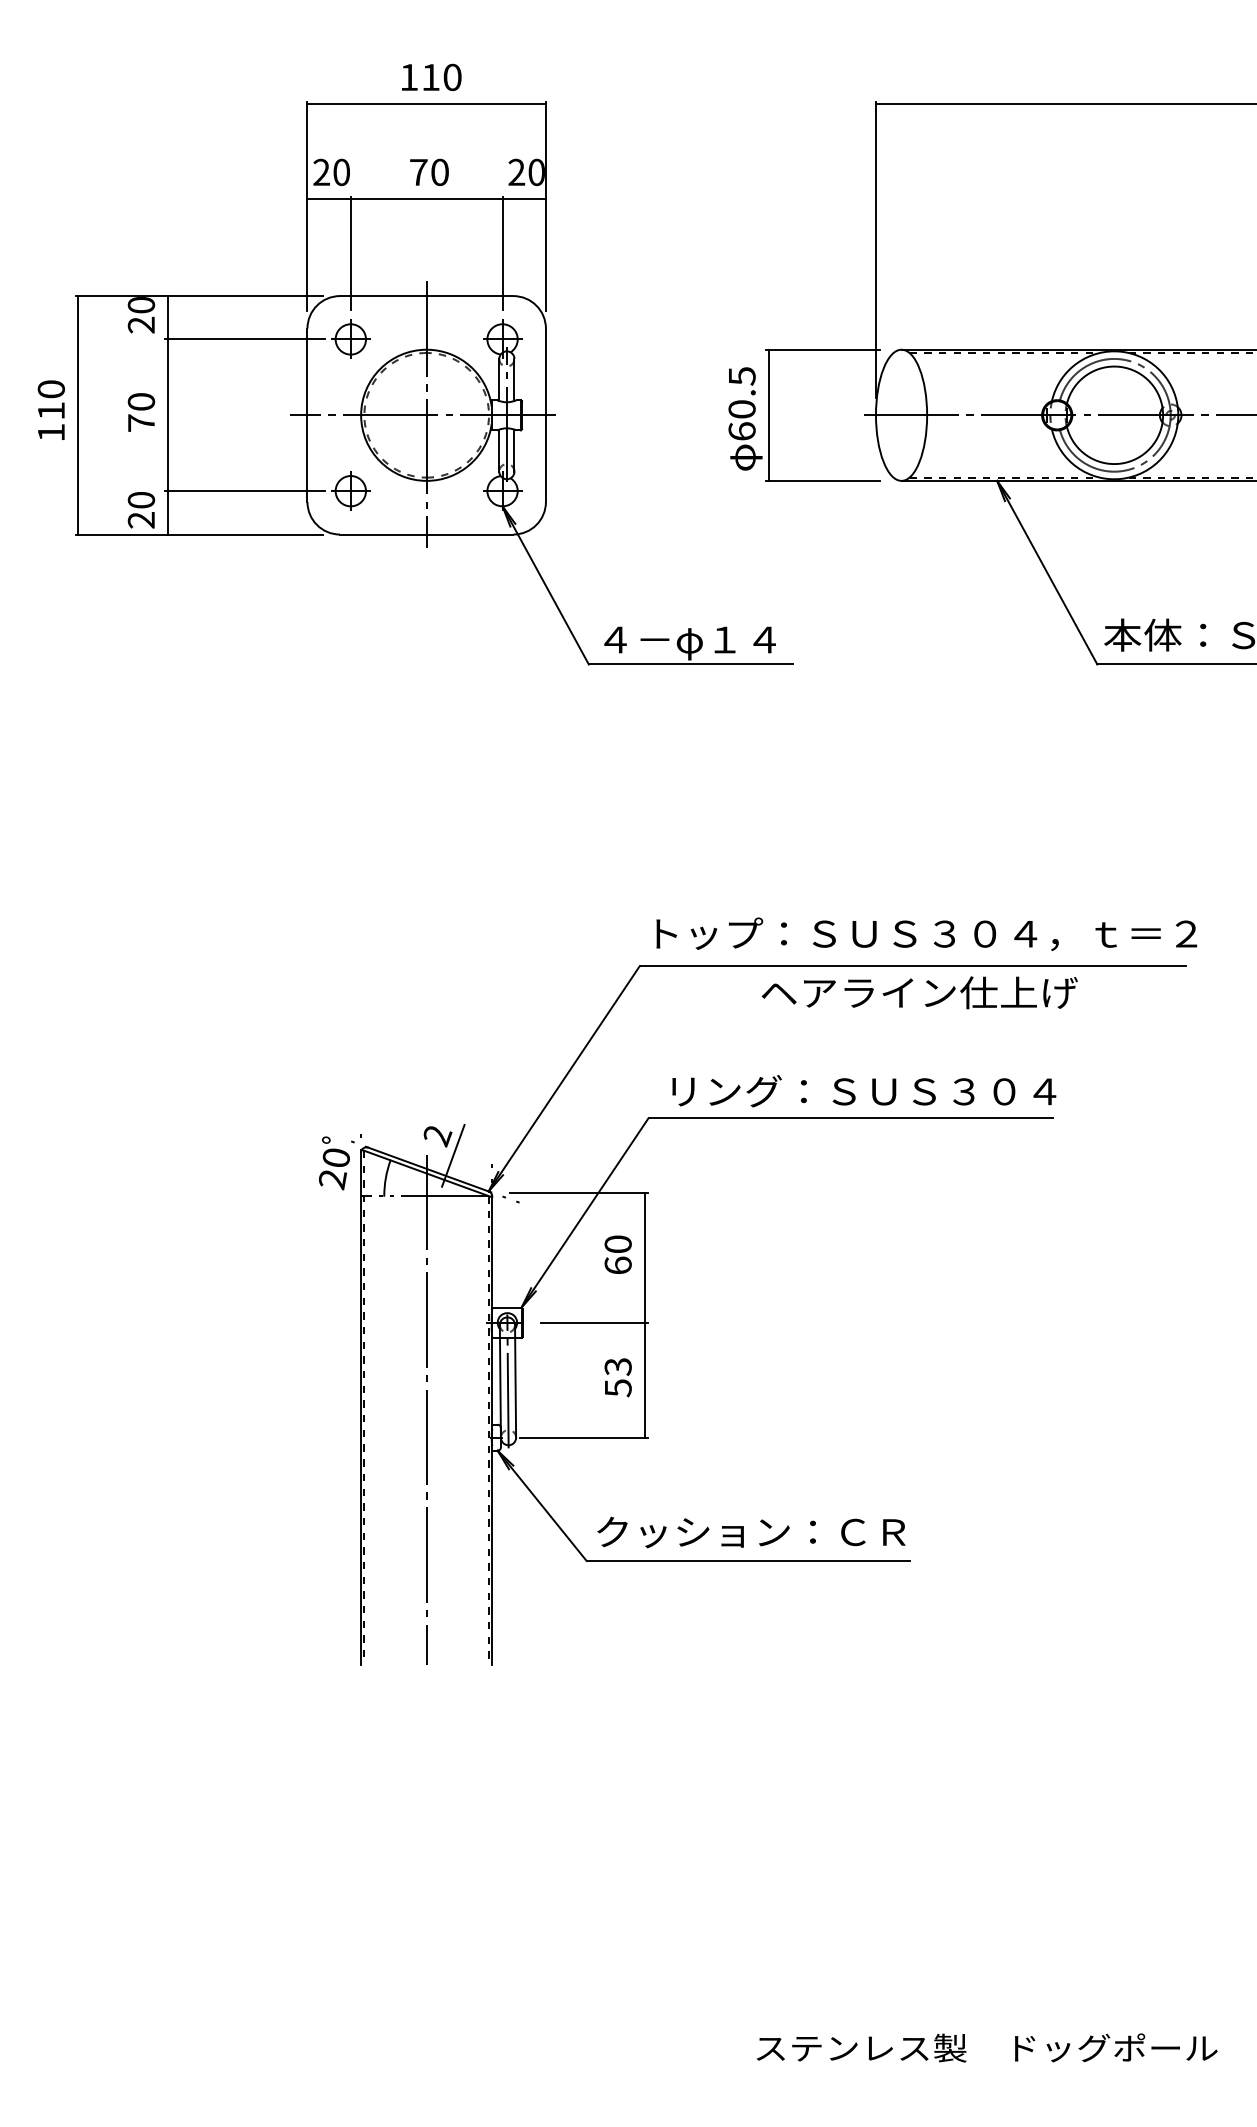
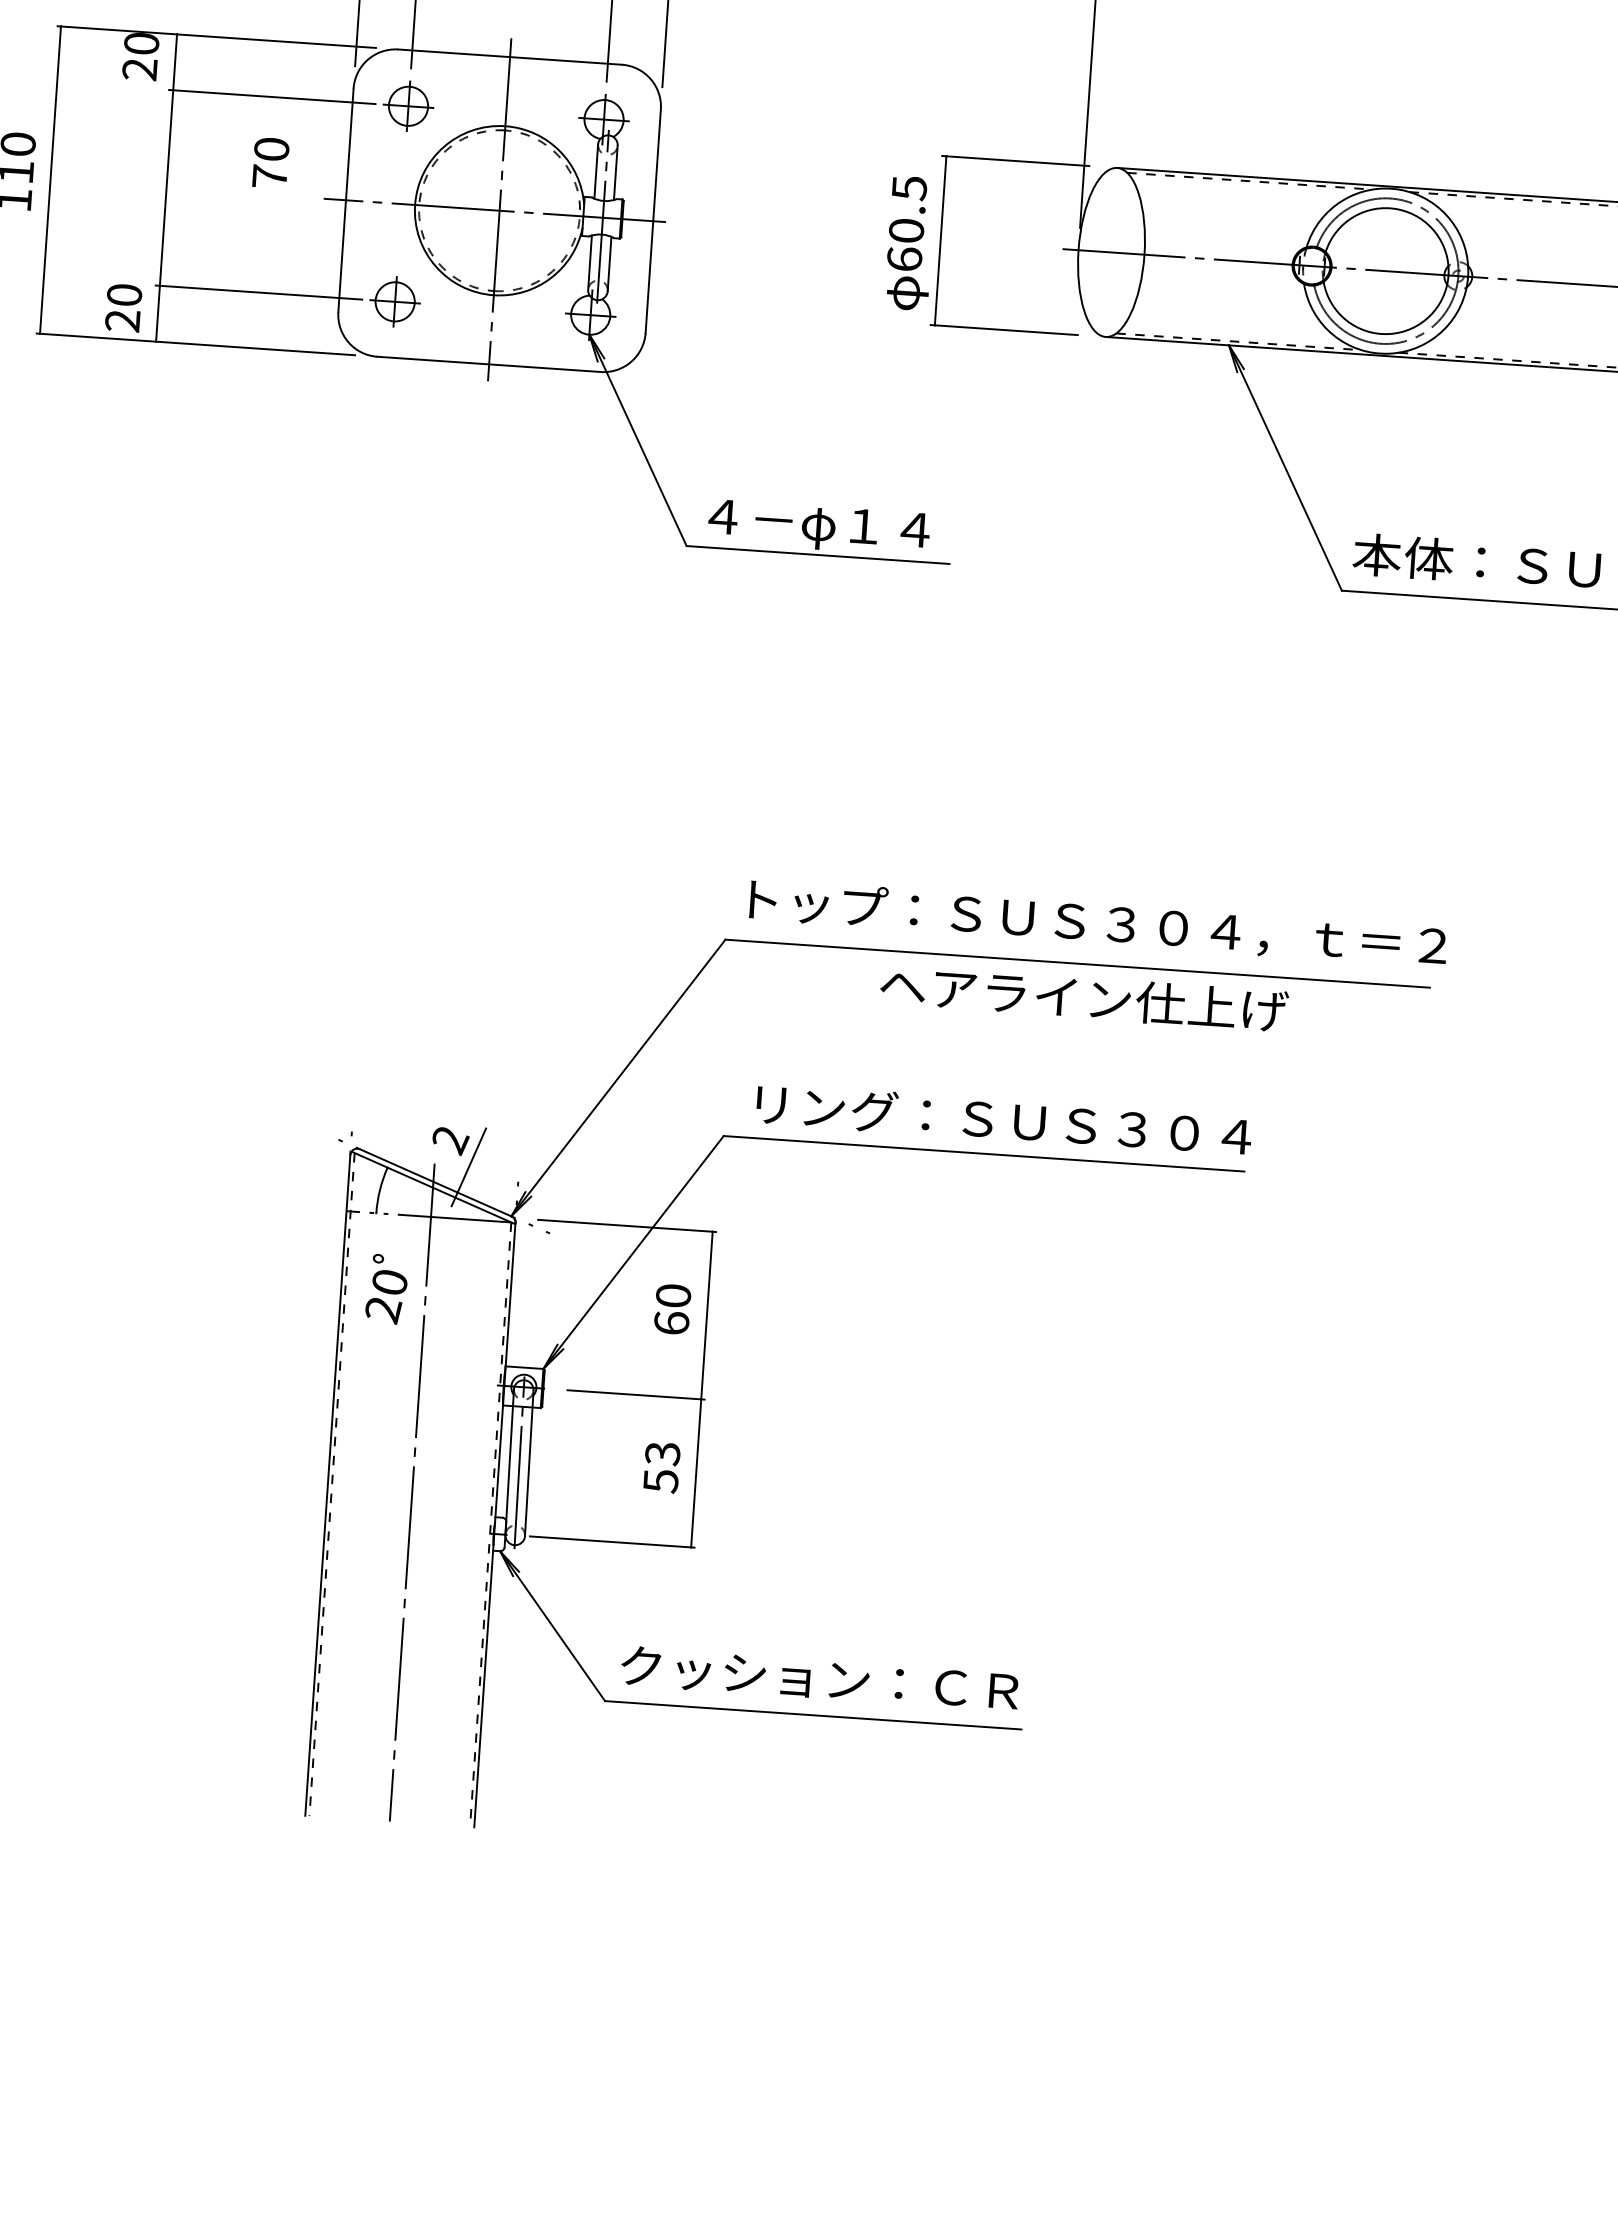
text: (141, 412) -> (270, 163), moved
text: (334, 1163) -> (386, 1289), moved

